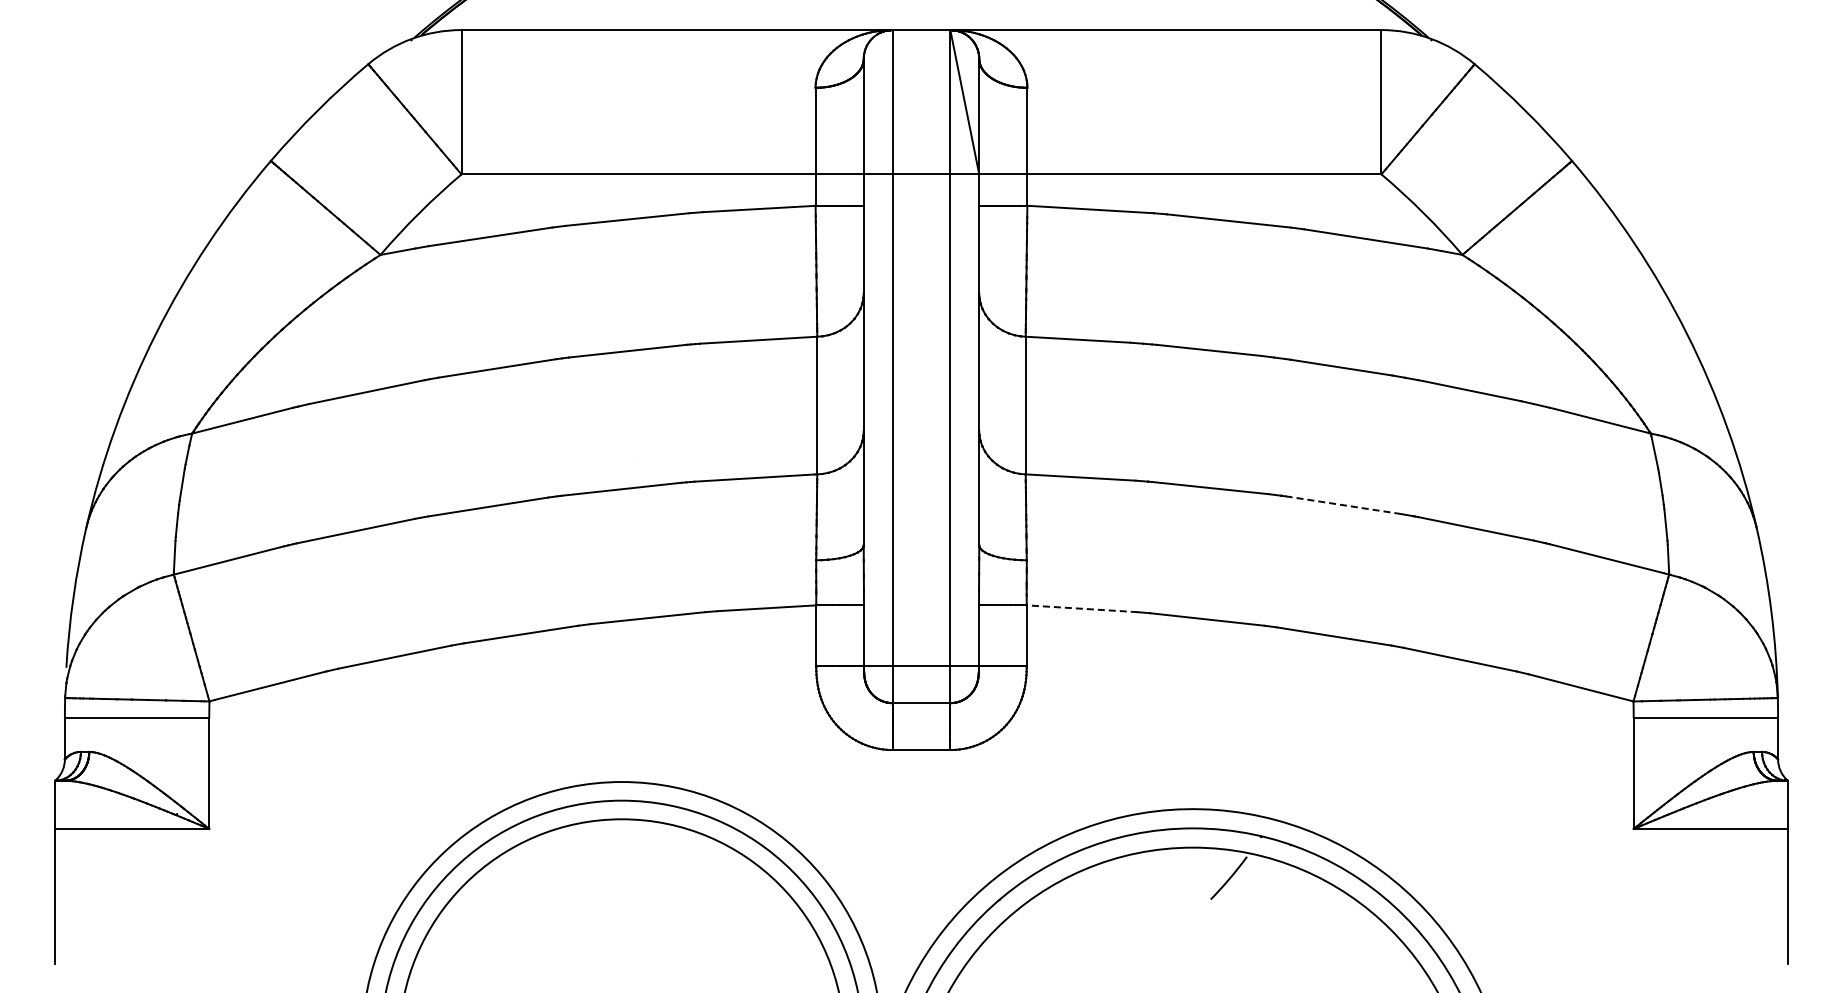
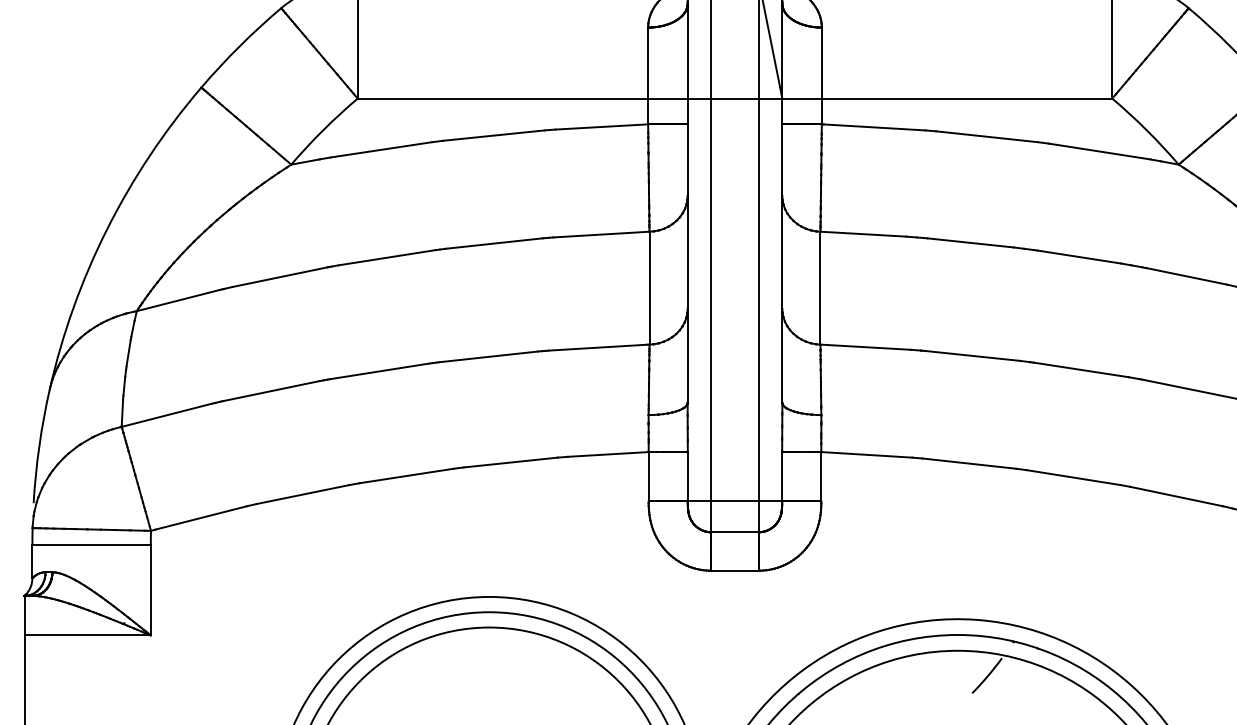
line: (1343, 505) -> (1081, 370), dashed -> solid
line: (1082, 608) -> (867, 454), dashed -> solid

